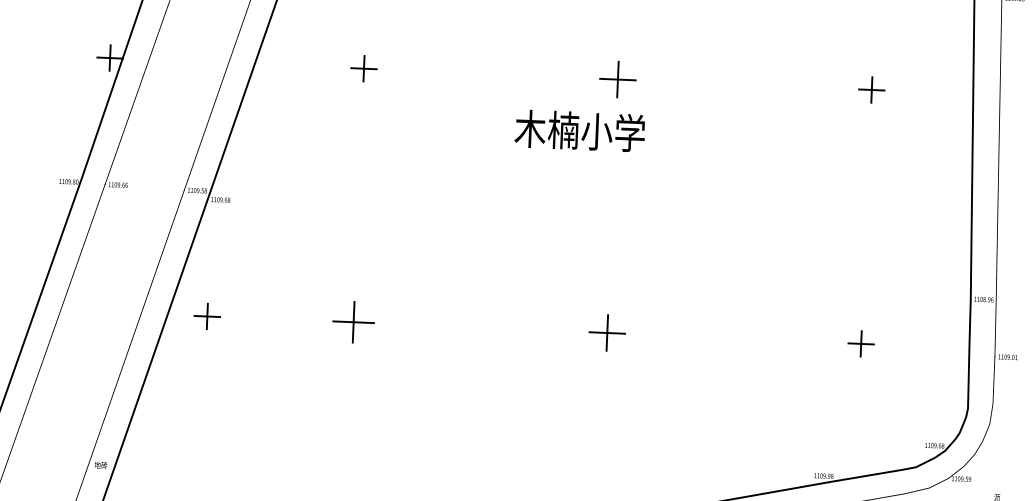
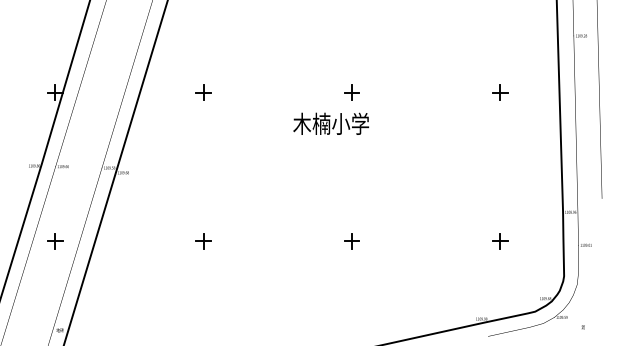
part: (617, 78) -> (351, 92), size x0.71
part: (207, 317) -> (55, 241), moved
part: (352, 323) -> (203, 241), size x0.62
part: (606, 333) -> (351, 241), size x0.71

